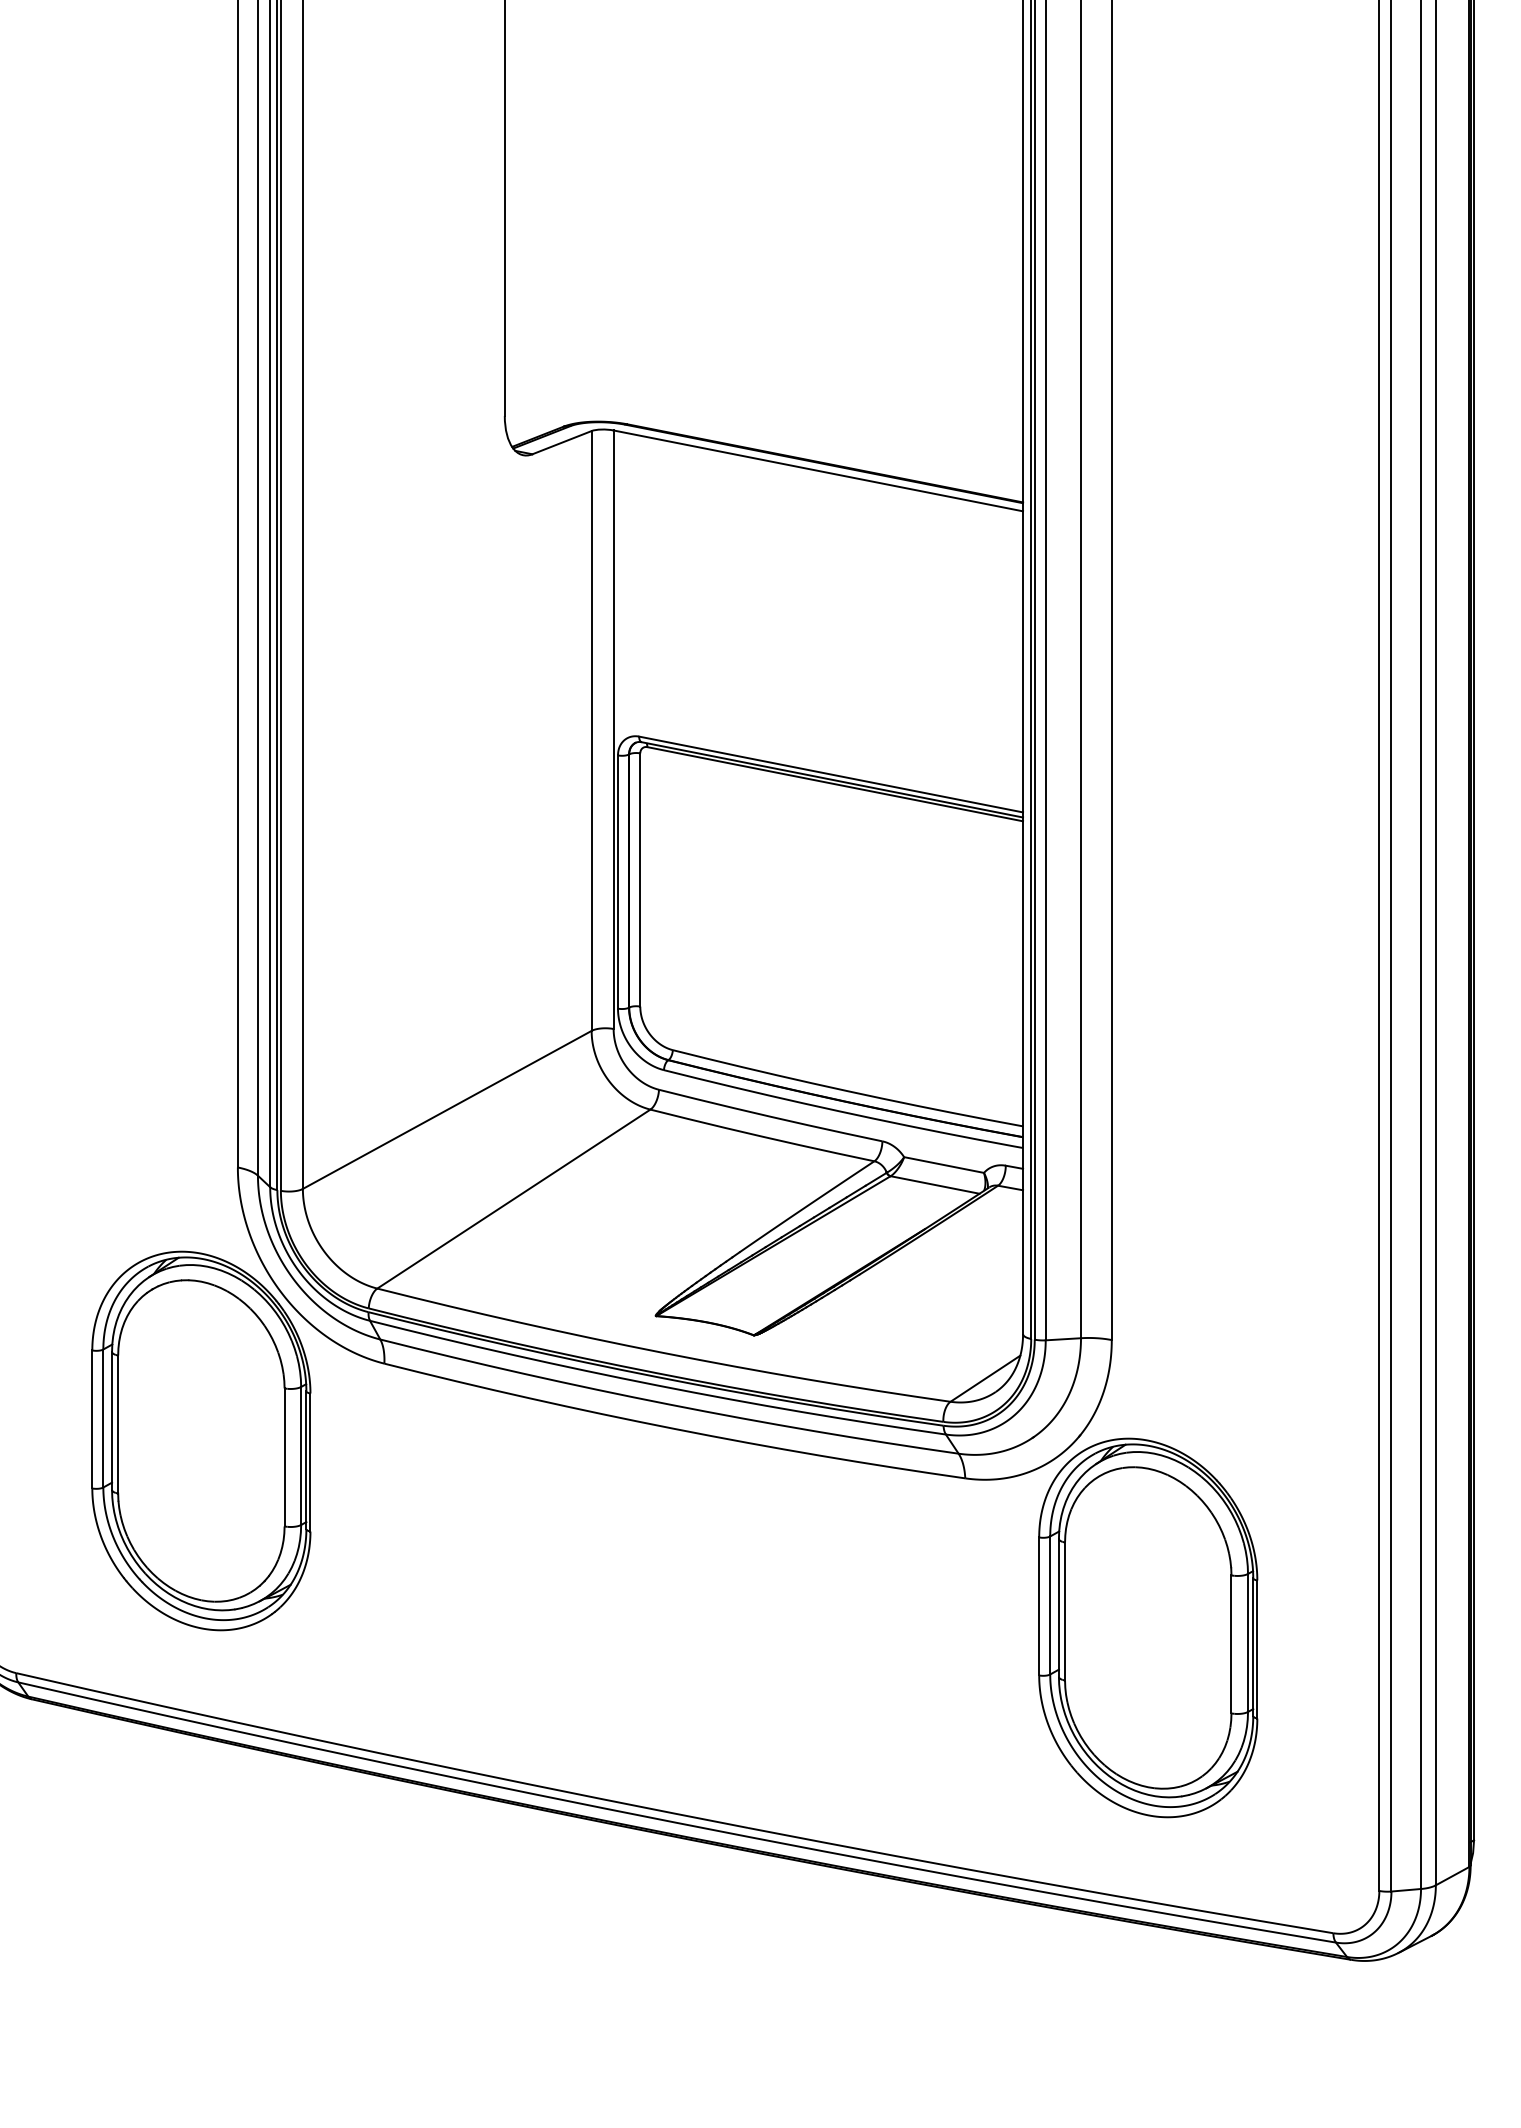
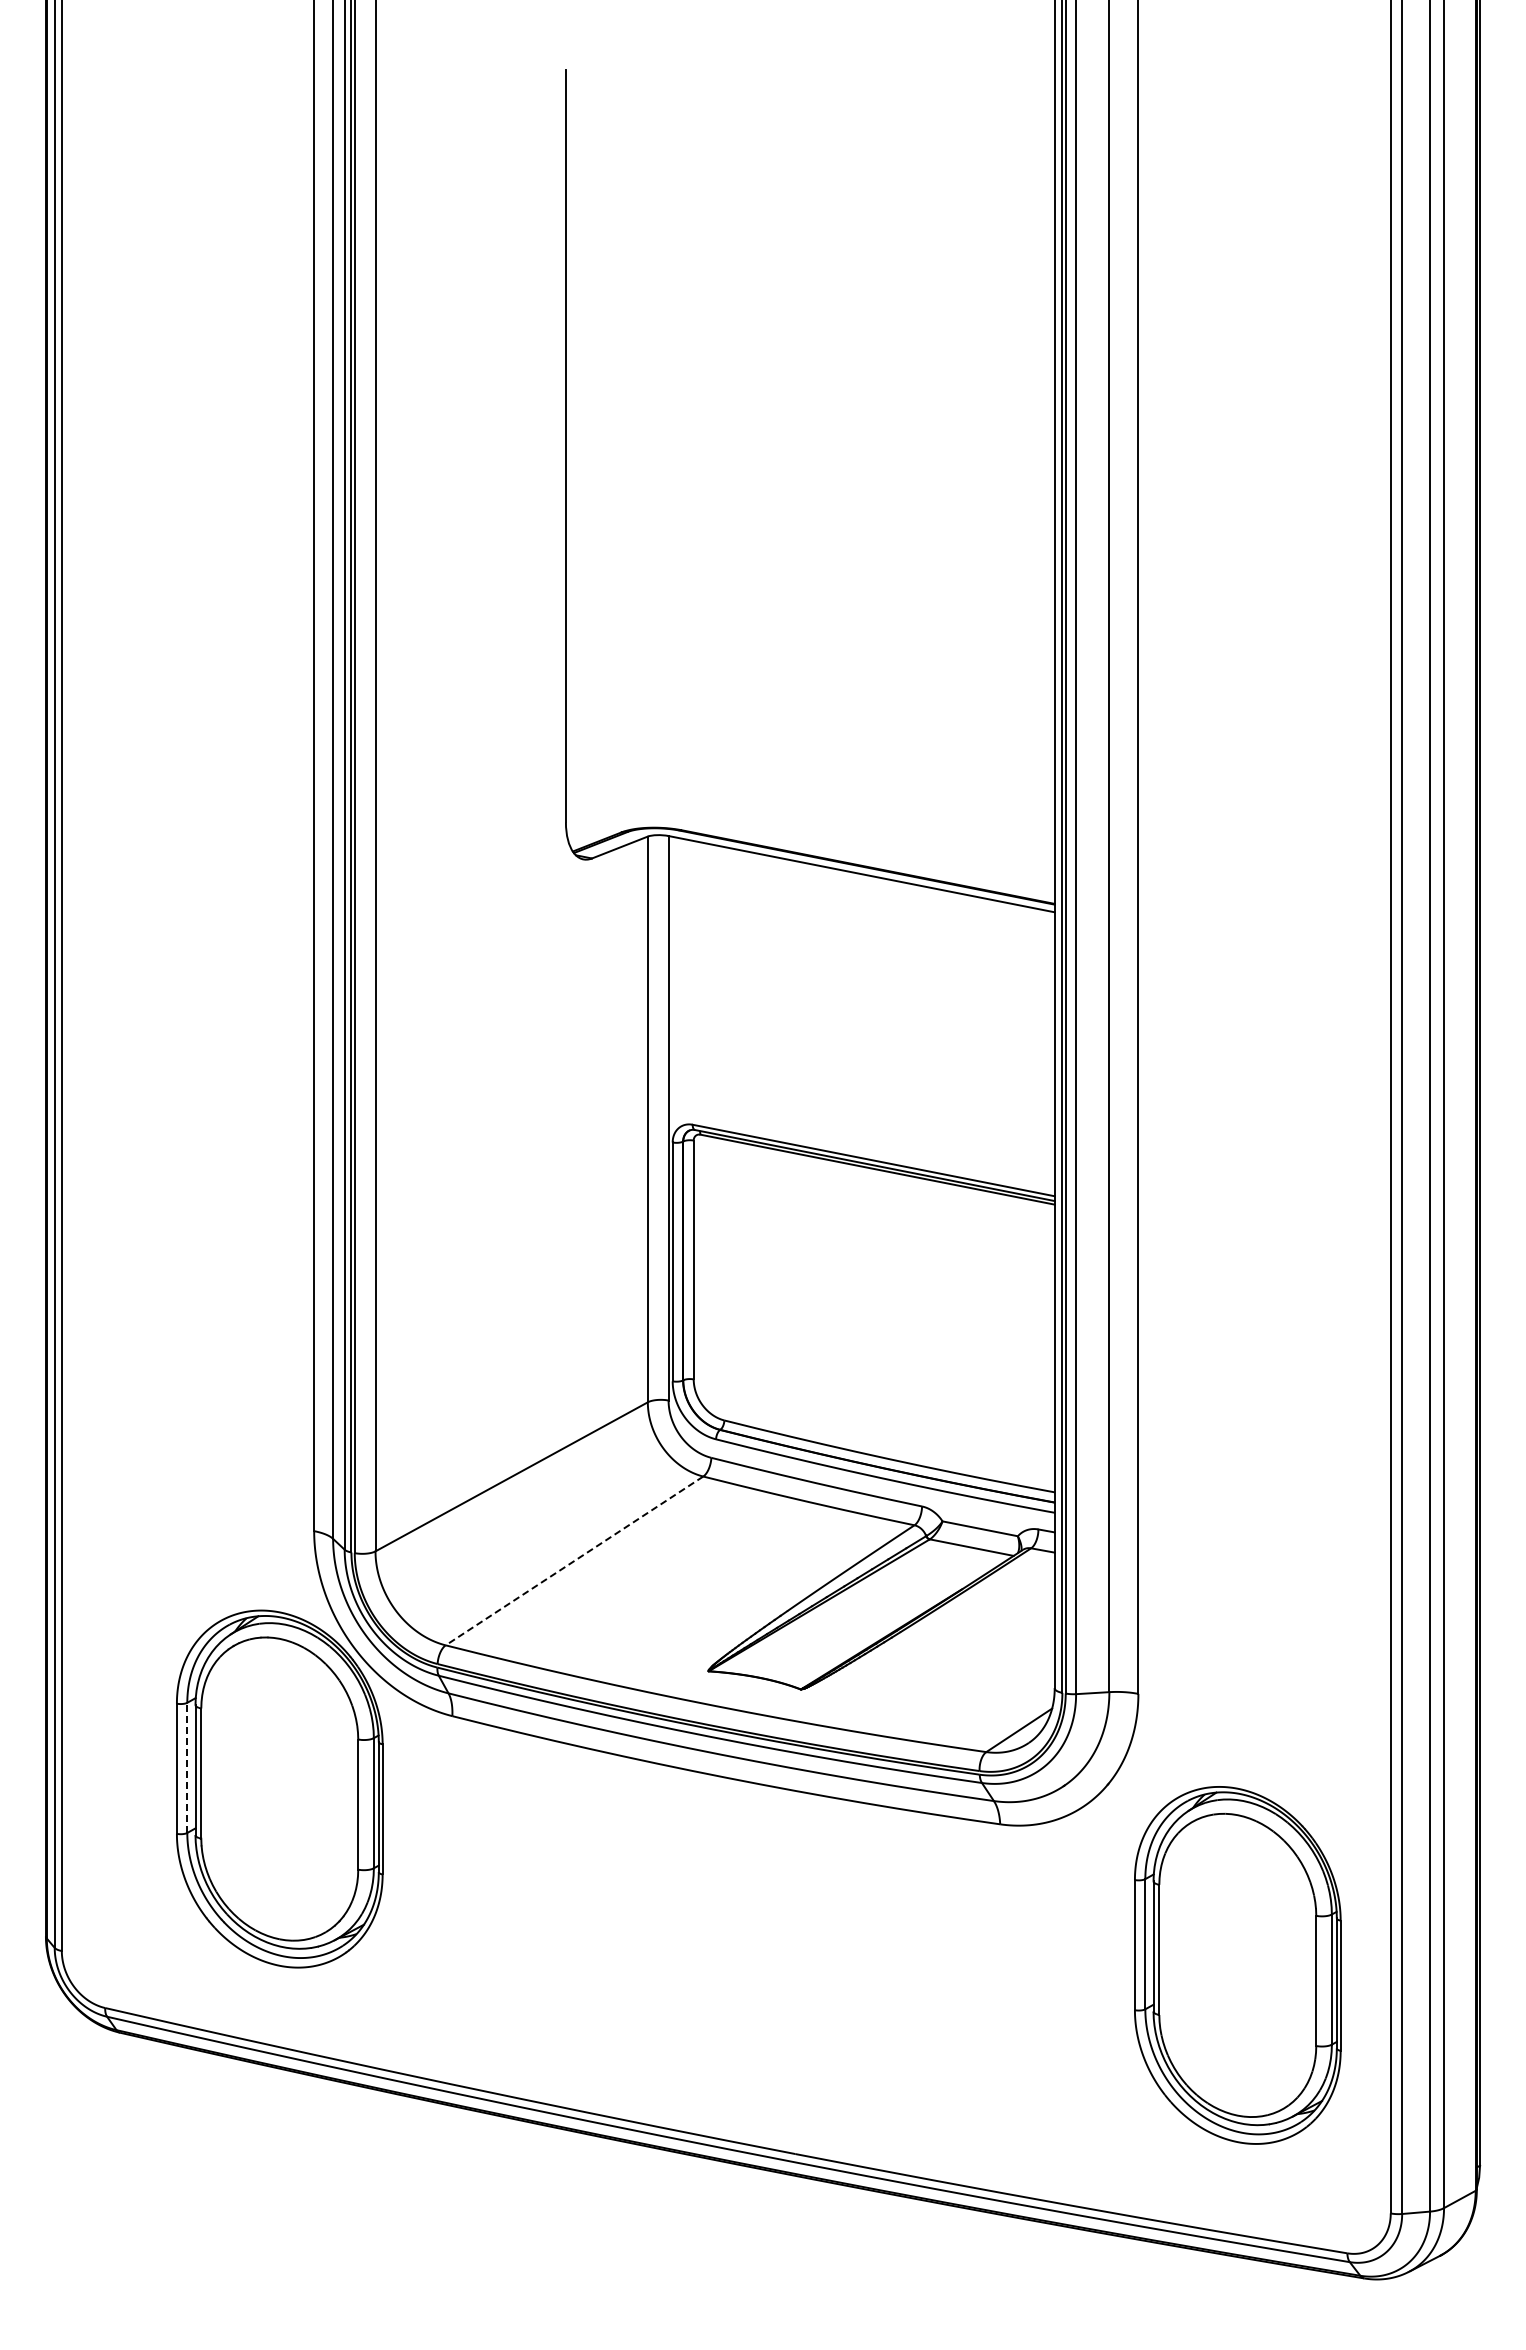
line: (513, 1198) -> (574, 1560), solid -> dashed
line: (103, 1418) -> (187, 1767), solid -> dashed
part: (1147, 1628) -> (1237, 1965), moved

